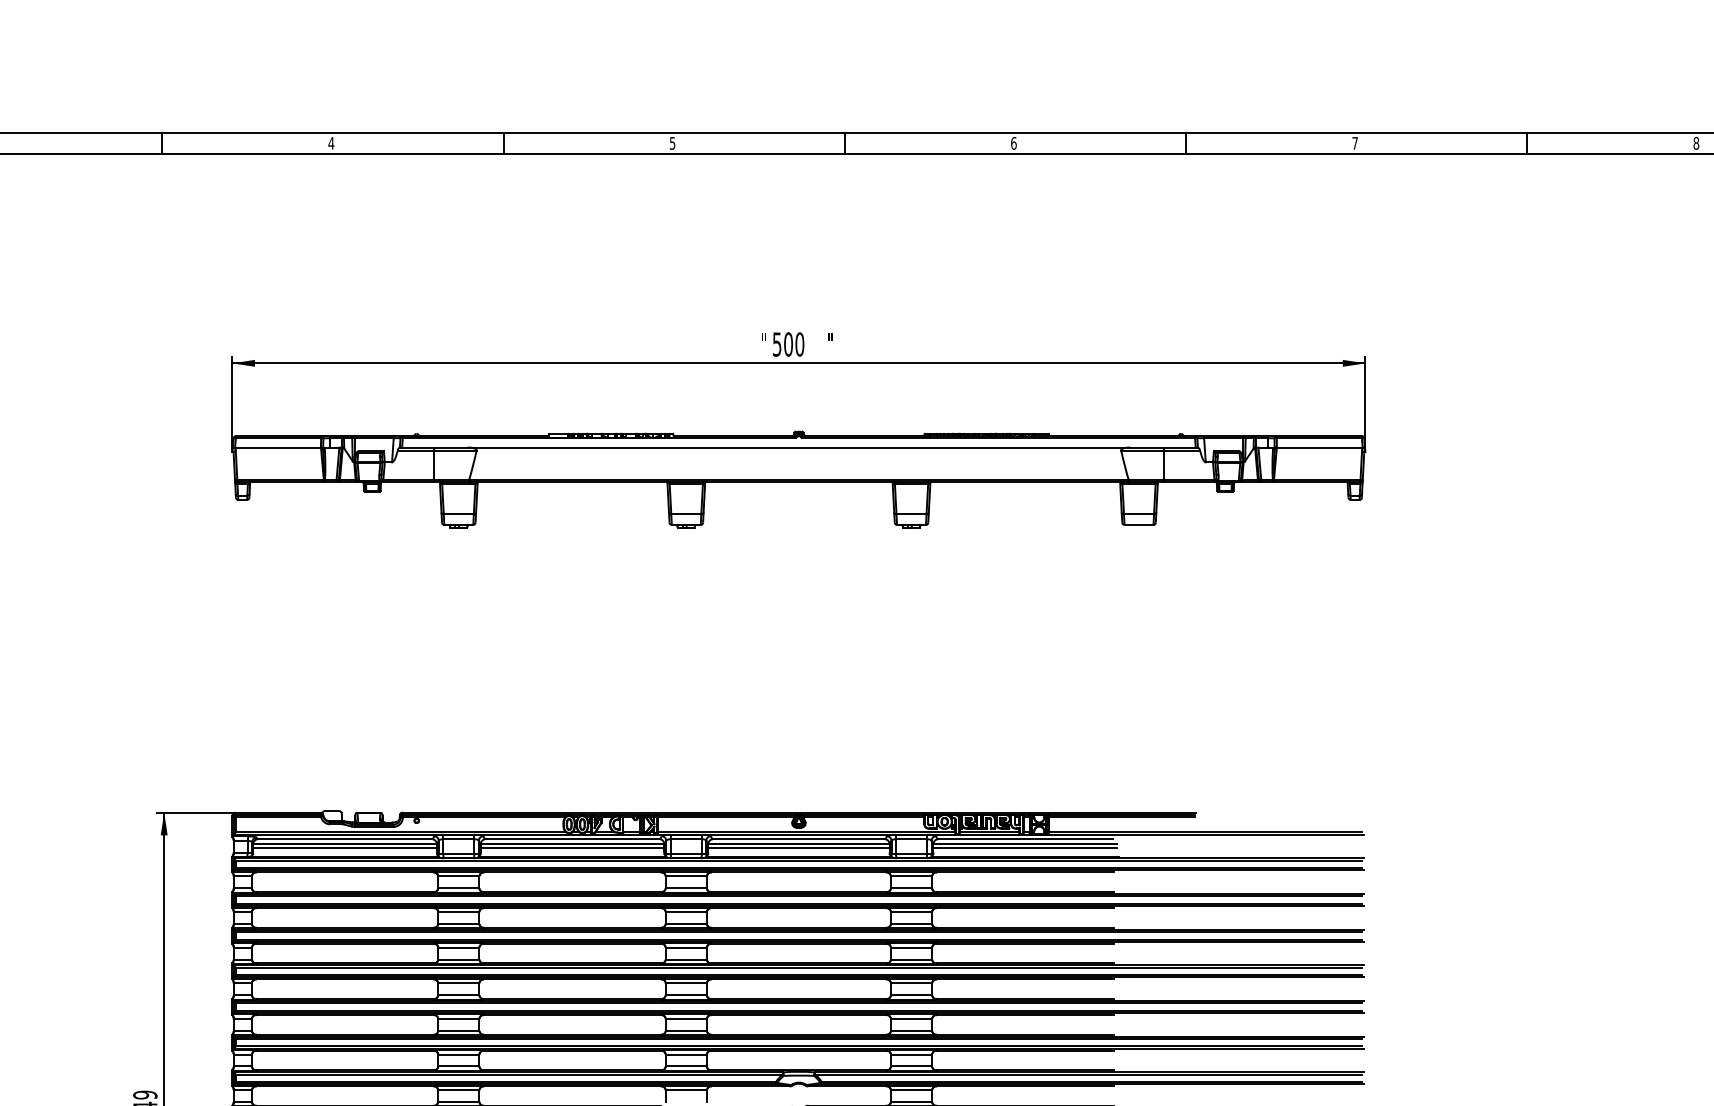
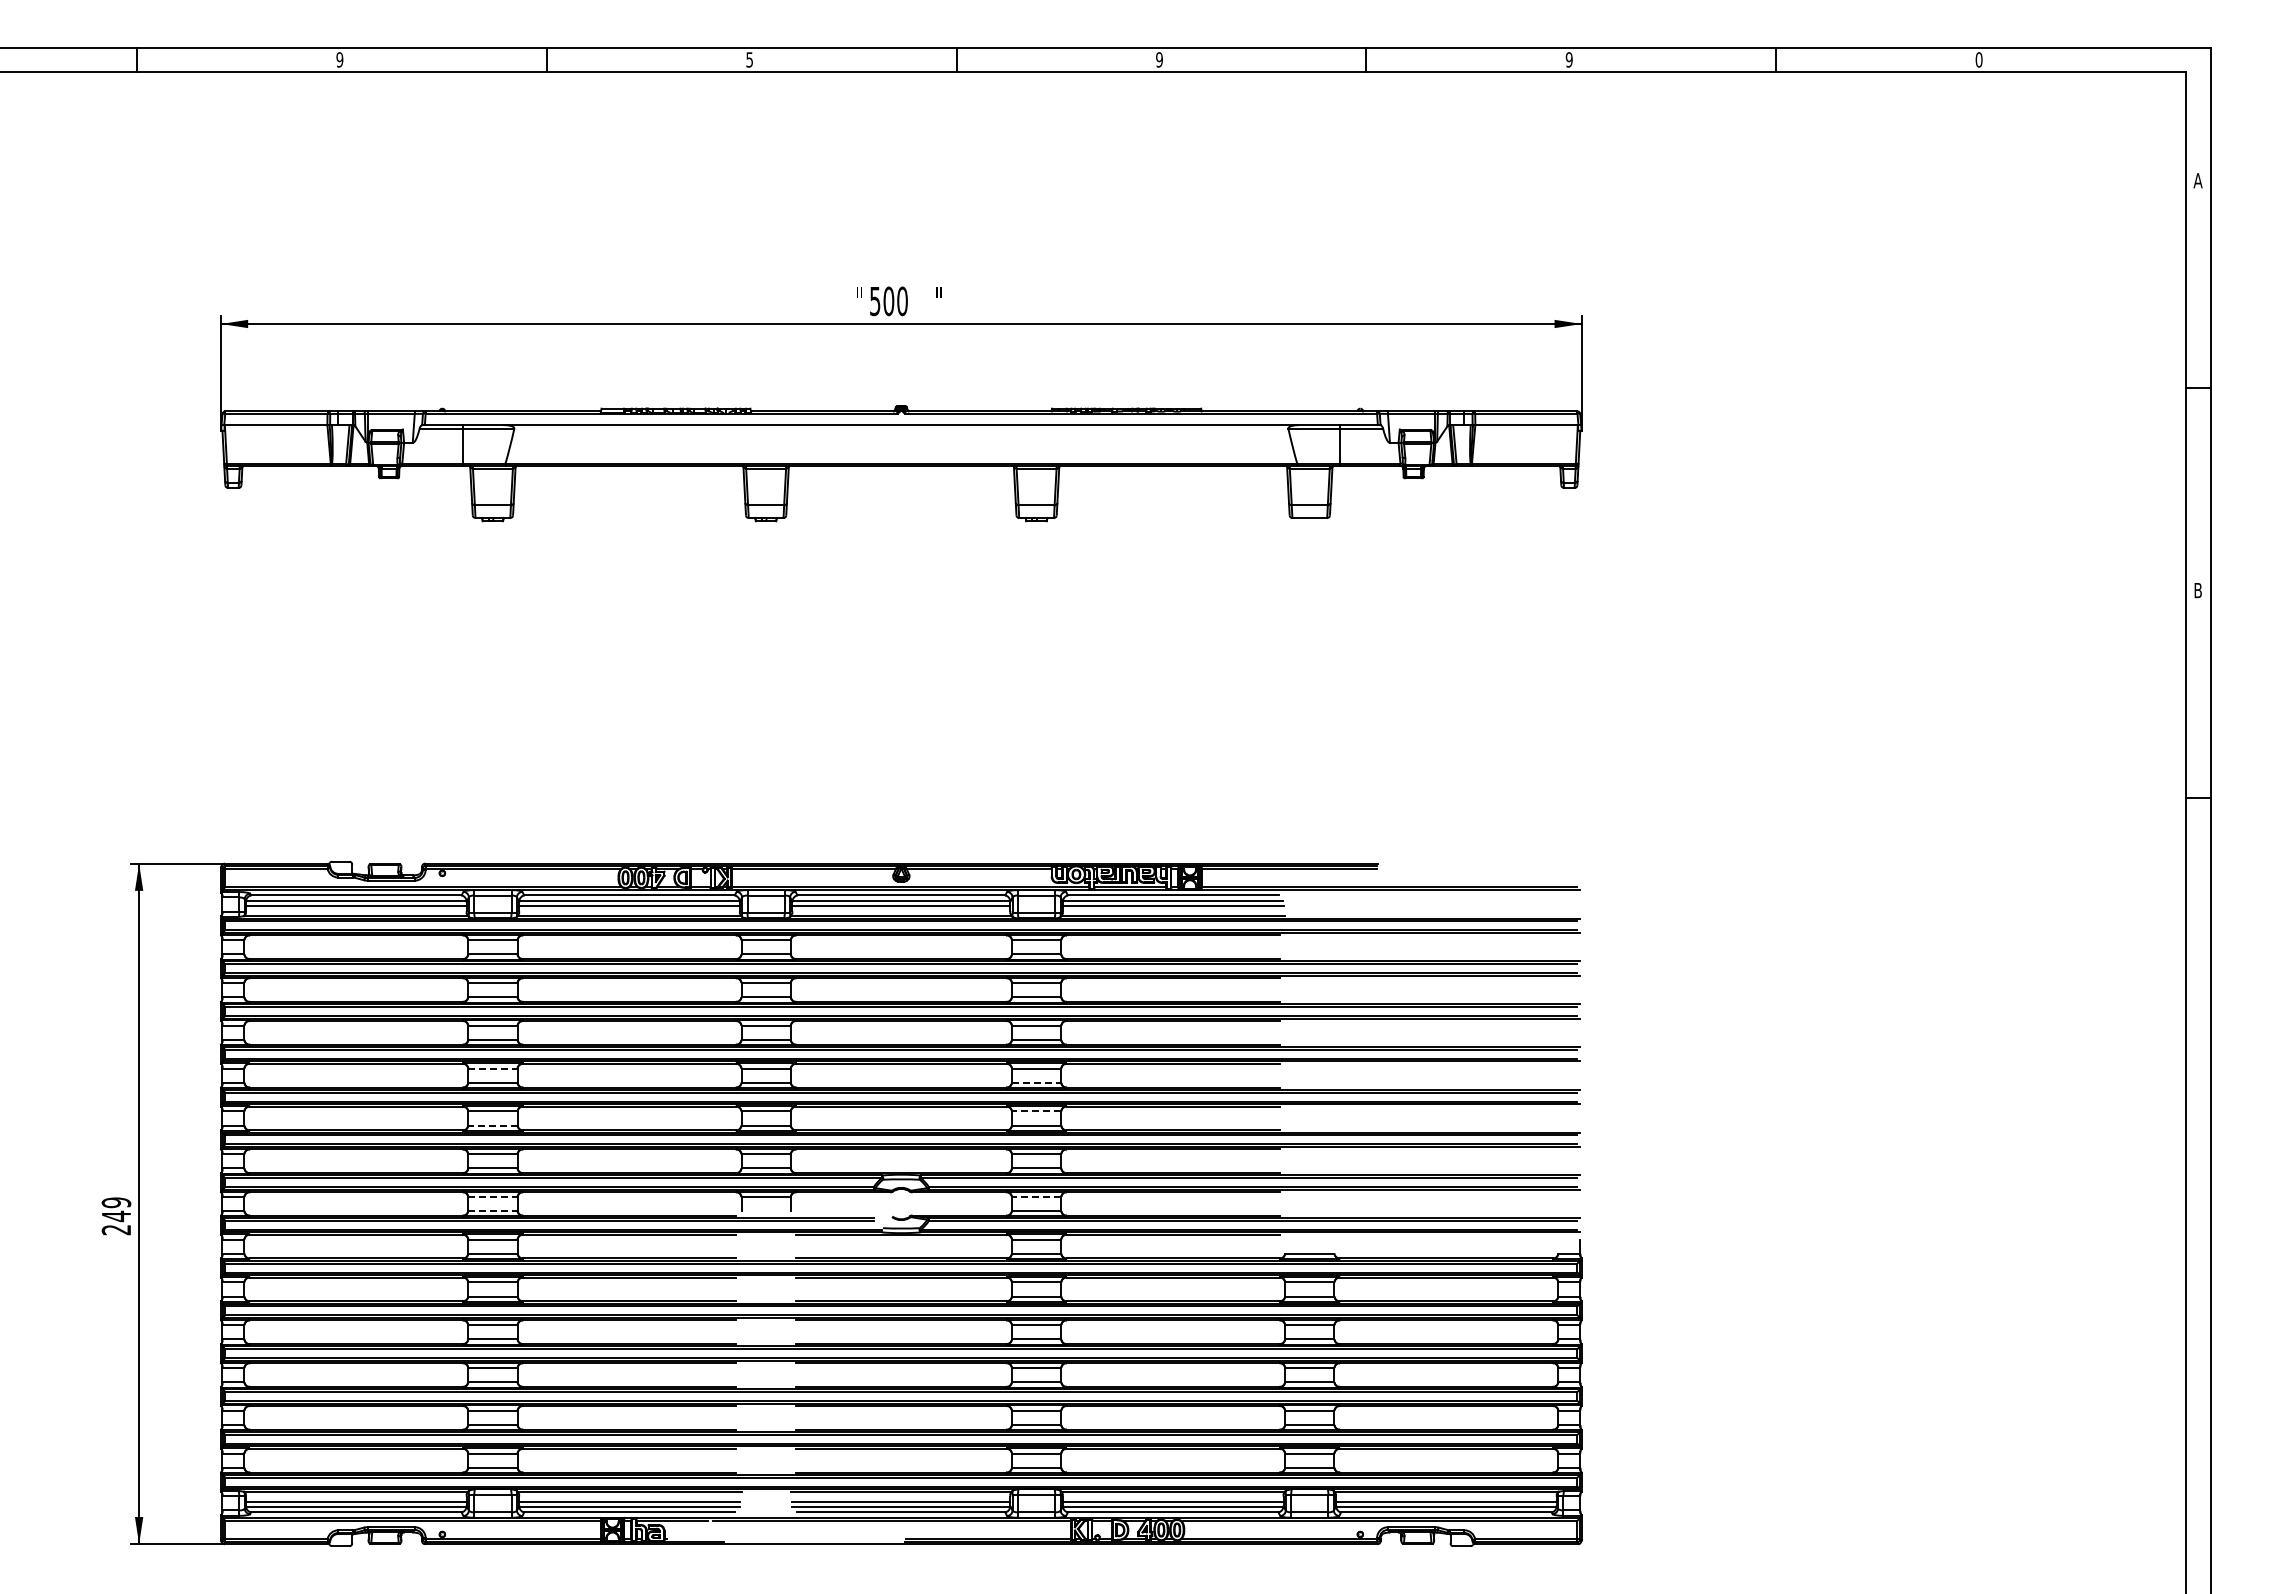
text: (331, 143) -> (339, 59), 4 -> 9
text: (1013, 143) -> (1159, 59), 6 -> 9
text: (1354, 143) -> (1568, 59), 7 -> 9
text: (1695, 143) -> (1978, 59), 8 -> 0
line: (458, 983) -> (492, 1068), solid -> dashed
line: (911, 994) -> (1036, 1082), solid -> dashed
line: (911, 1019) -> (1036, 1111), solid -> dashed
line: (458, 1030) -> (492, 1125), solid -> dashed
line: (458, 1090) -> (492, 1197), solid -> dashed
line: (911, 1090) -> (1036, 1197), solid -> dashed
line: (458, 1101) -> (492, 1210), solid -> dashed

